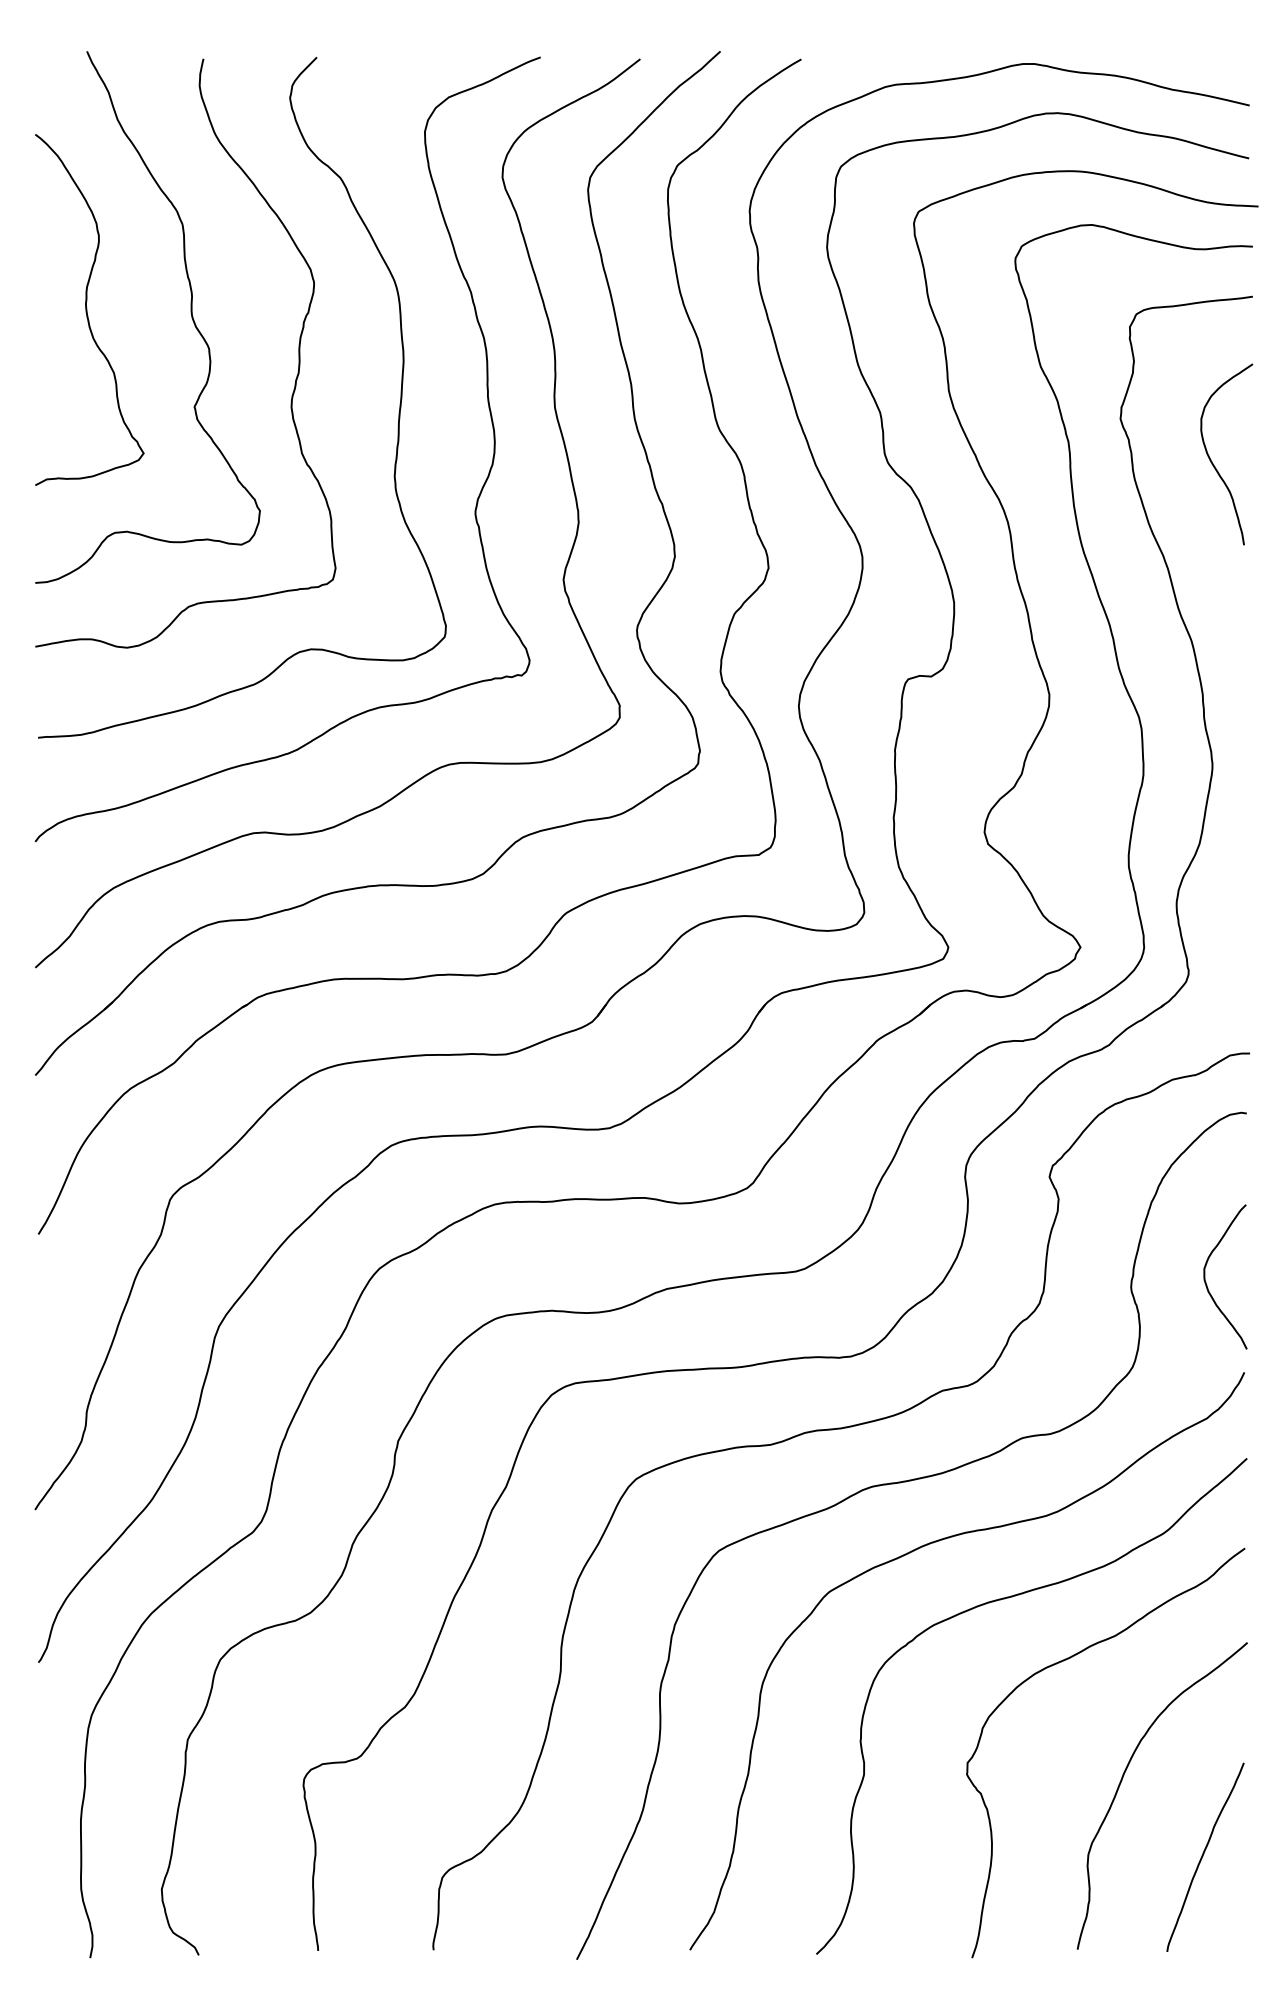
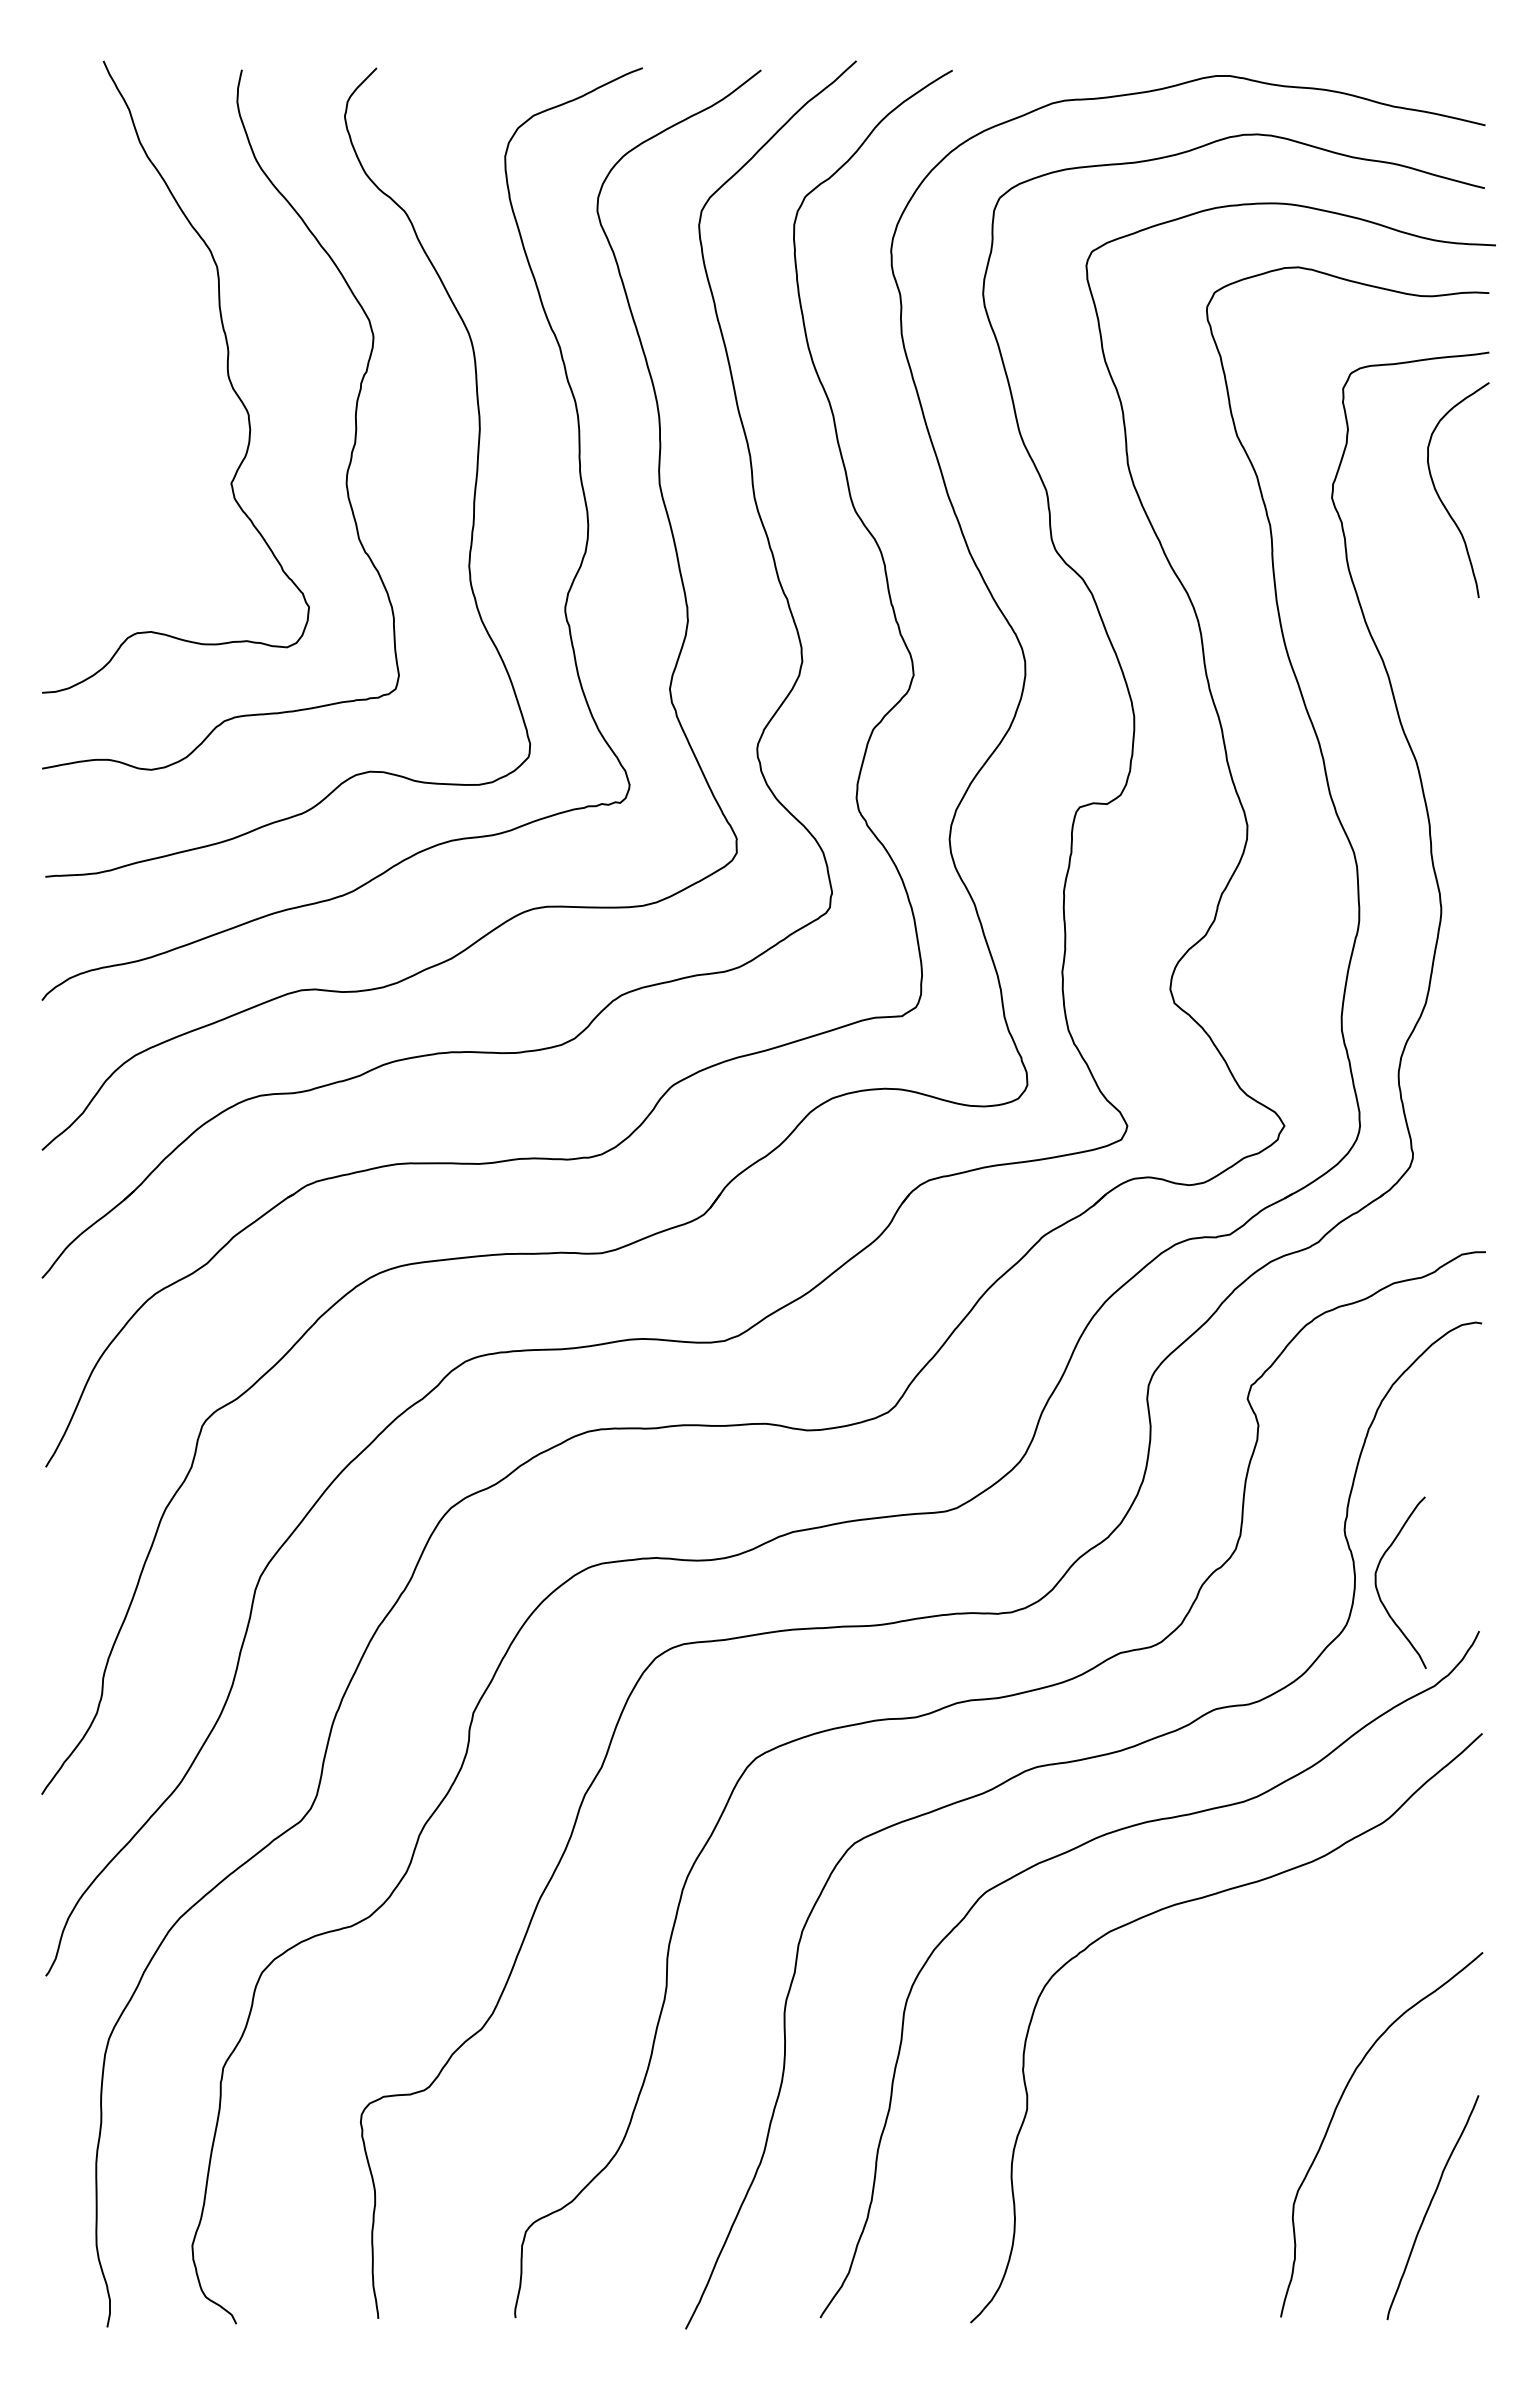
curve: (87, 310) -> (103, 368), removed
curve: (1214, 464) -> (1443, 502), moved
curve: (1206, 1283) -> (1378, 1590), moved
curve: (1064, 1661) -> (1265, 1974), removed

